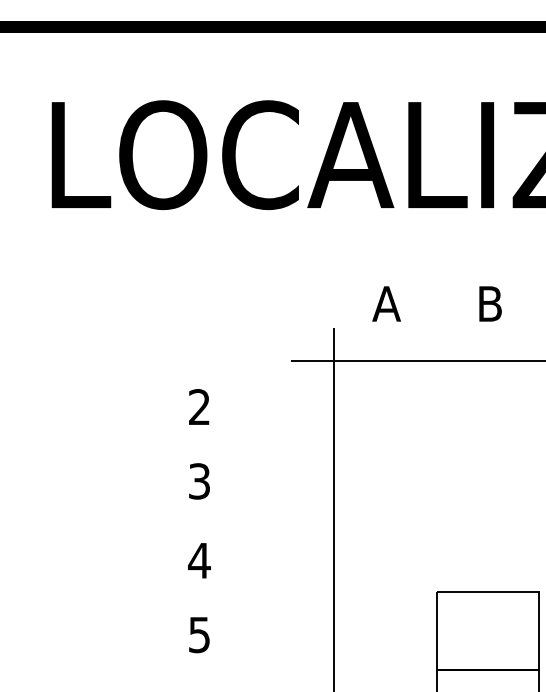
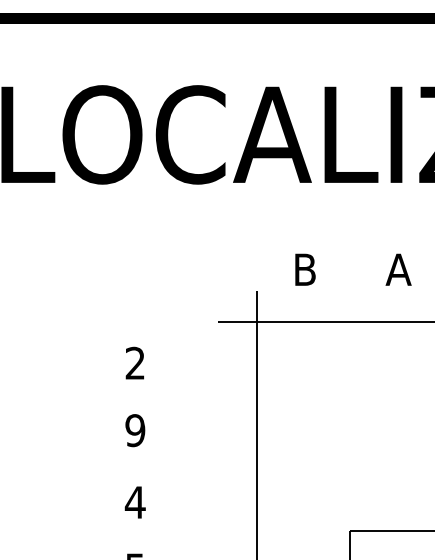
text: (386, 303) -> (304, 269), A -> B
text: (489, 303) -> (398, 269), B -> A
text: (199, 481) -> (135, 430), 3 -> 9

